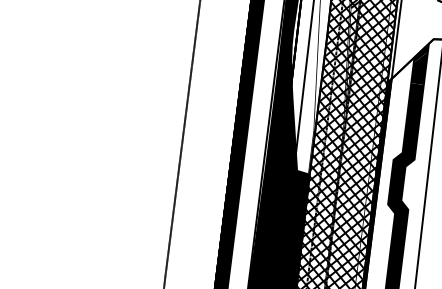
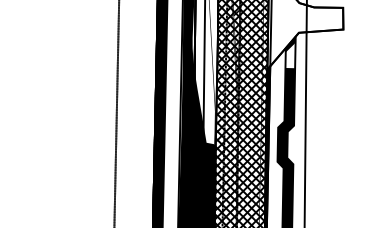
fill: (419, 67) -> (290, 55), removed

